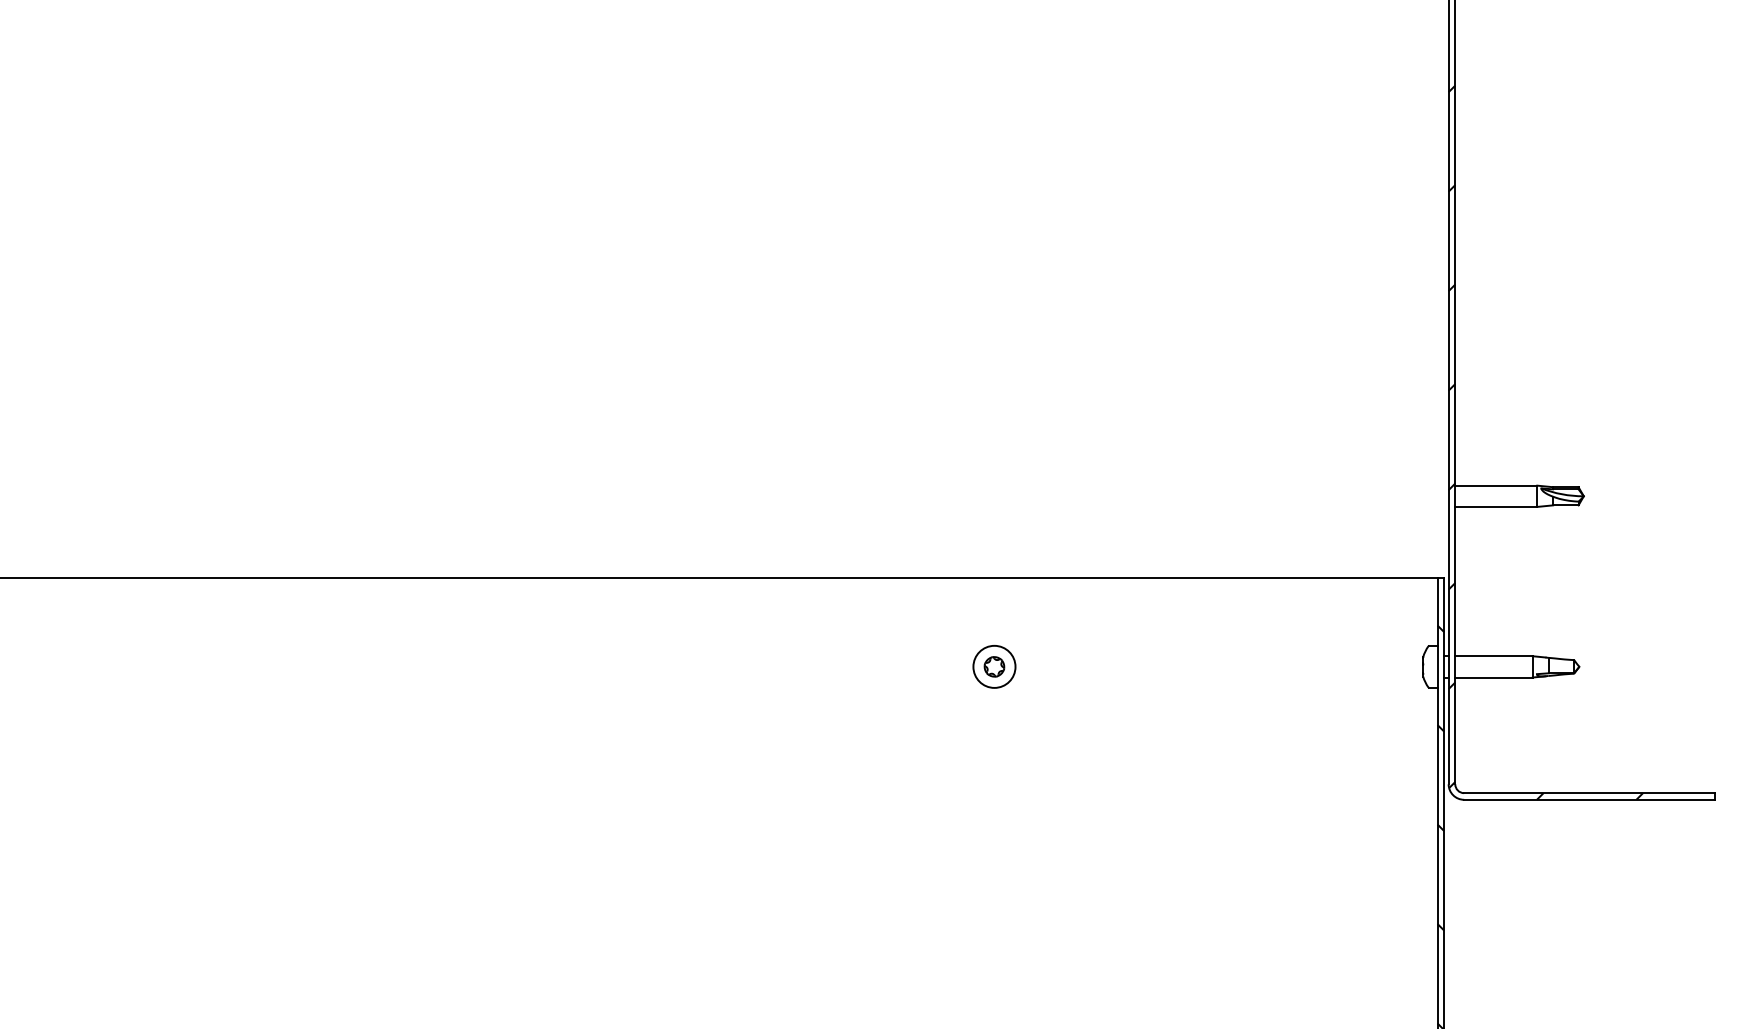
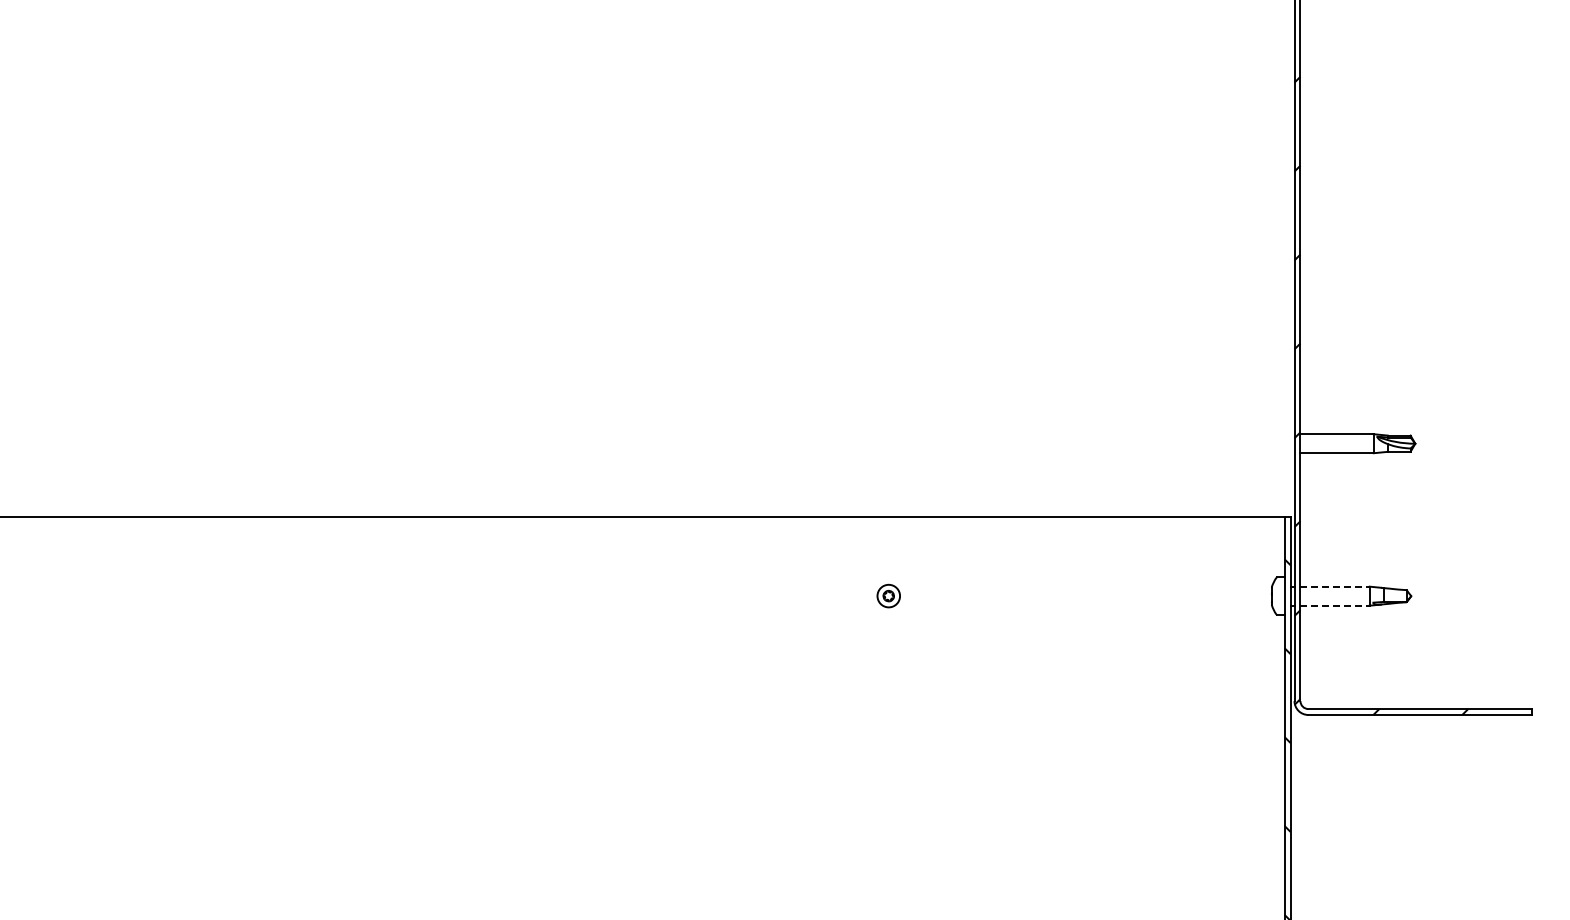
line: (1494, 656) -> (1335, 586), solid -> dashed
part: (994, 666) -> (888, 595), size x0.6
line: (1494, 677) -> (1335, 605), solid -> dashed

